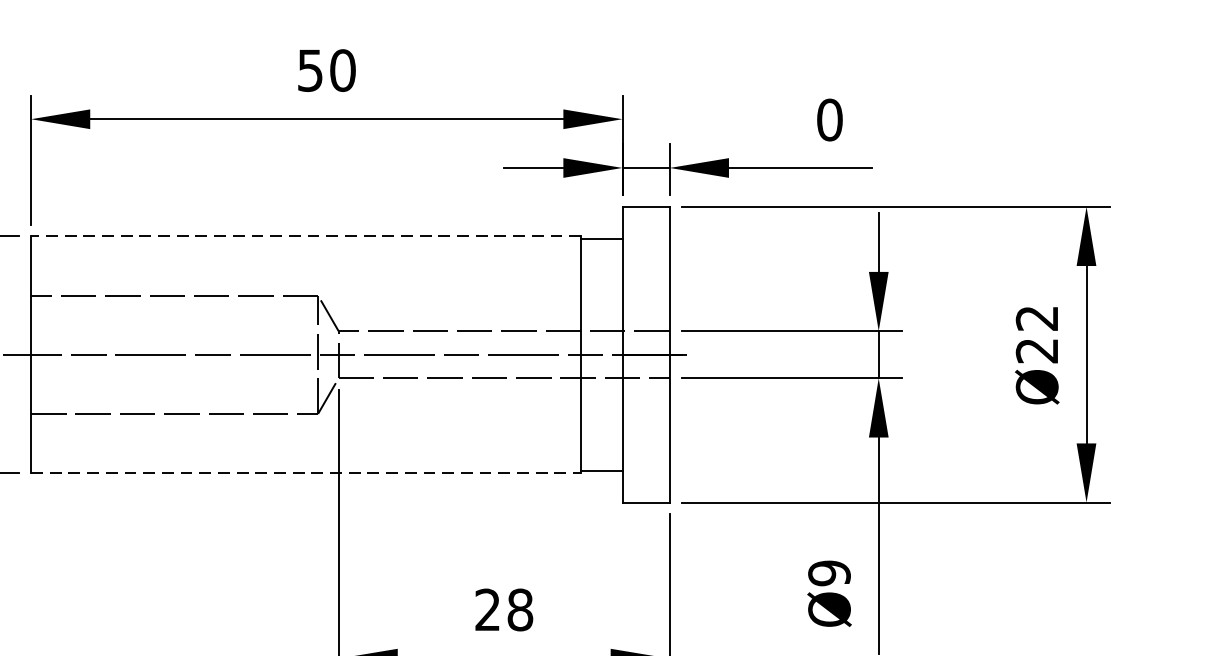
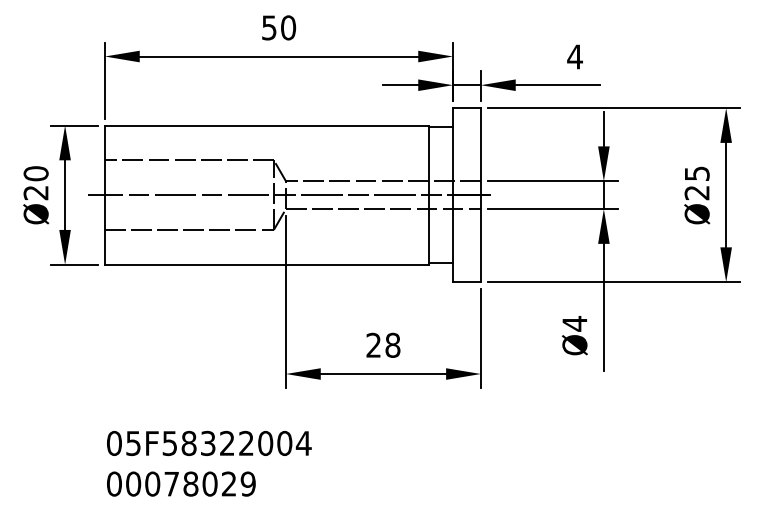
text: (828, 119) -> (574, 56), 0 -> 4
line: (305, 236) -> (266, 125), dashed -> solid
text: (1036, 317) -> (696, 173), Ø22 -> Ø25
line: (305, 472) -> (266, 264), dashed -> solid
text: (828, 572) -> (574, 323), Ø9 -> Ø4

